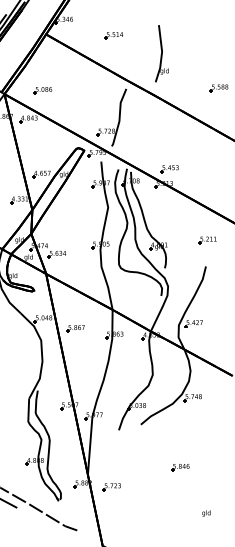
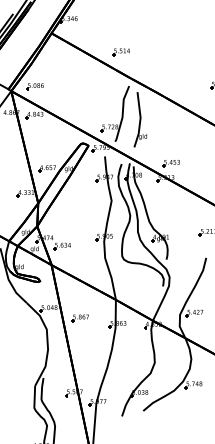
part: (113, 35) -> (120, 51), moved
part: (161, 53) -> (140, 119), moved
part: (42, 90) -> (34, 86), moved

